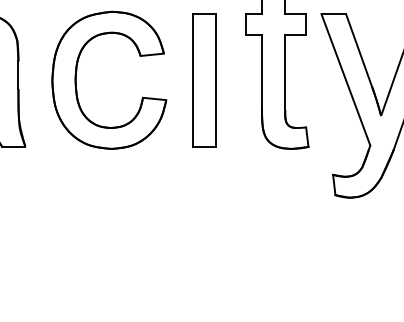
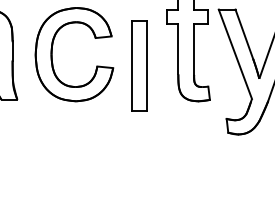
part: (204, 80) -> (139, 65), moved

